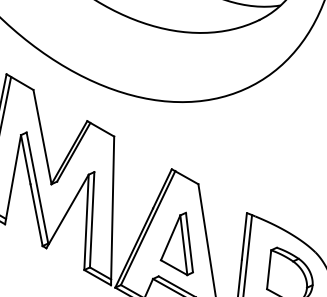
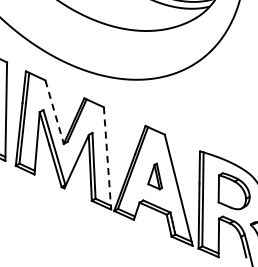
line: (42, 137) -> (54, 112), solid -> dashed
line: (112, 210) -> (107, 158), solid -> dashed
part: (177, 243) -> (154, 176), size x0.6

